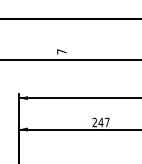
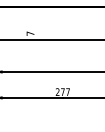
text: (100, 122) -> (62, 92), 247 -> 277

